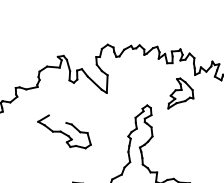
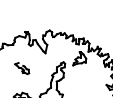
part: (62, 132) -> (21, 68), size x0.6

